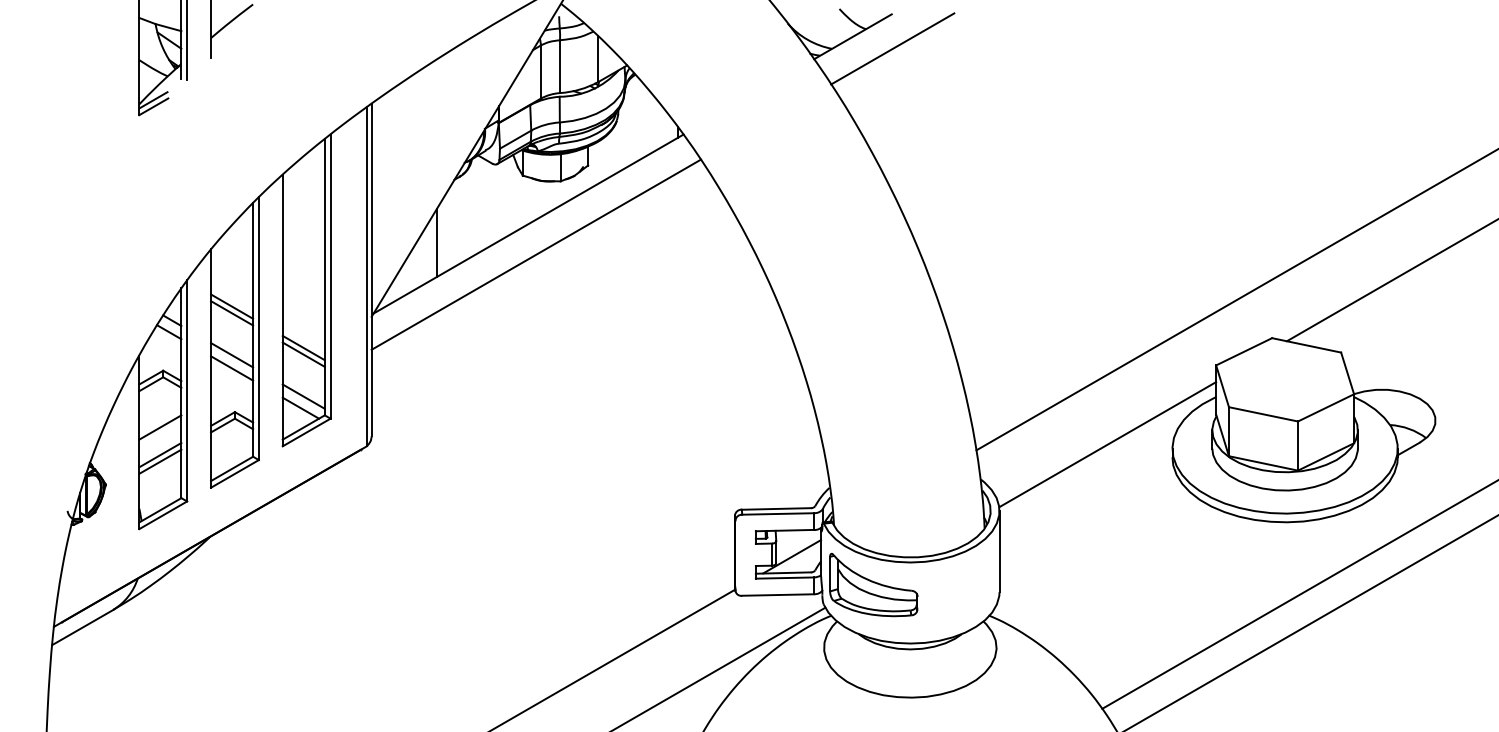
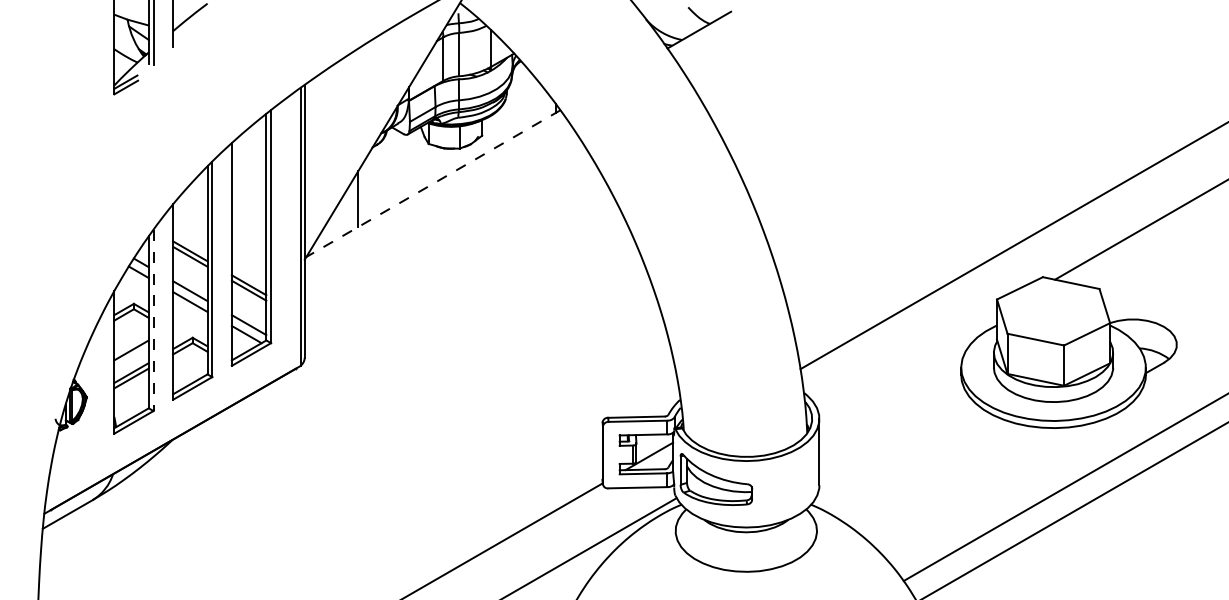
line: (892, 48) -> (731, 39), removed
line: (528, 223) -> (433, 183), solid -> dashed
line: (536, 254) -> (439, 208), removed
line: (187, 391) -> (153, 320), solid -> dashed
line: (1108, 444) -> (908, 364), removed

